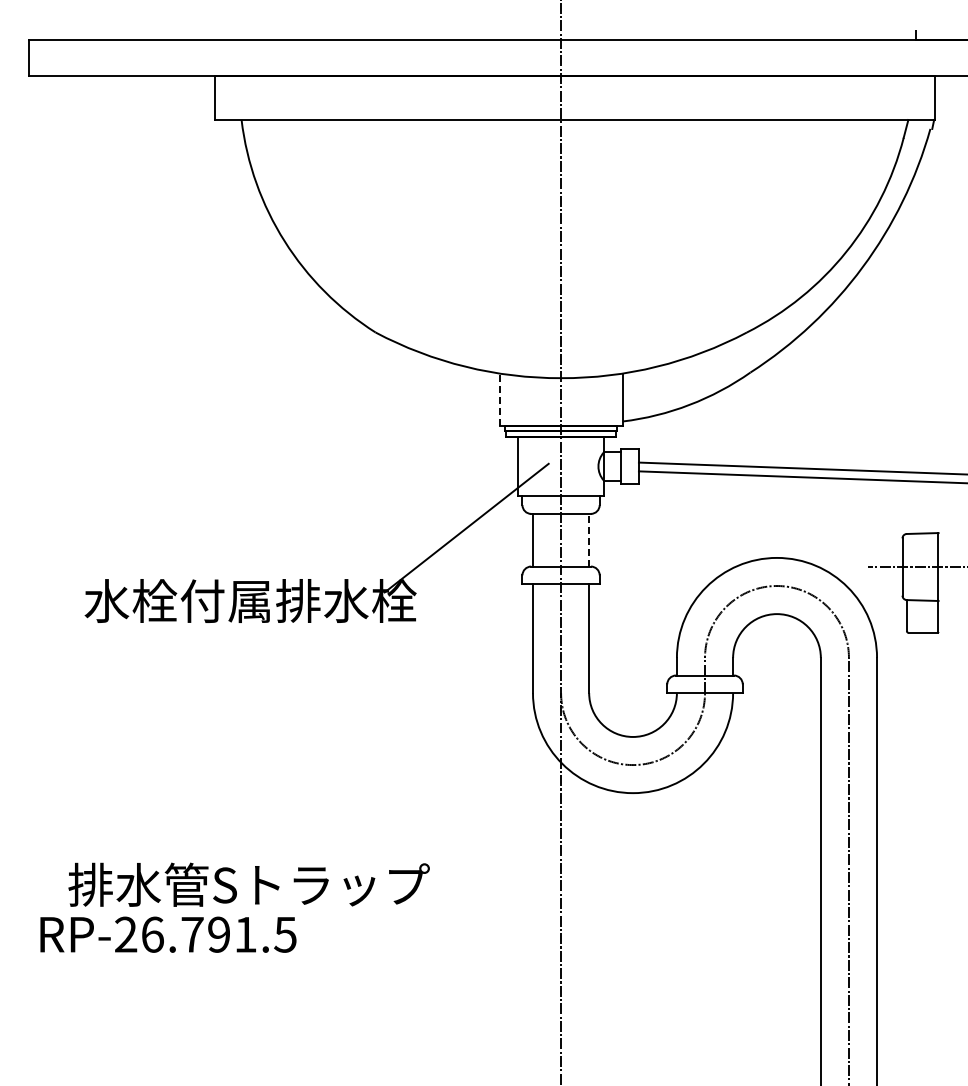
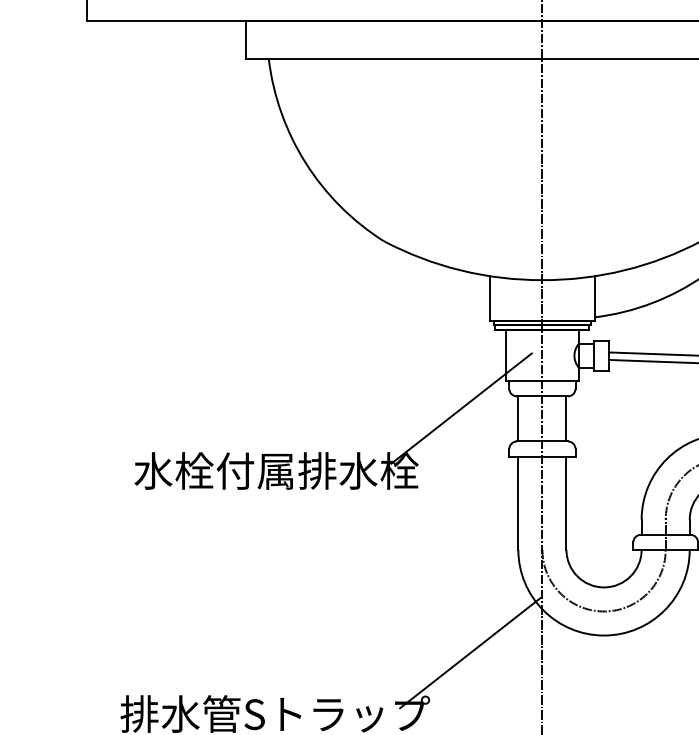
line: (500, 399) -> (490, 298), dashed -> solid
line: (589, 539) -> (566, 418), dashed -> solid
line: (476, 813) -> (469, 652), added

